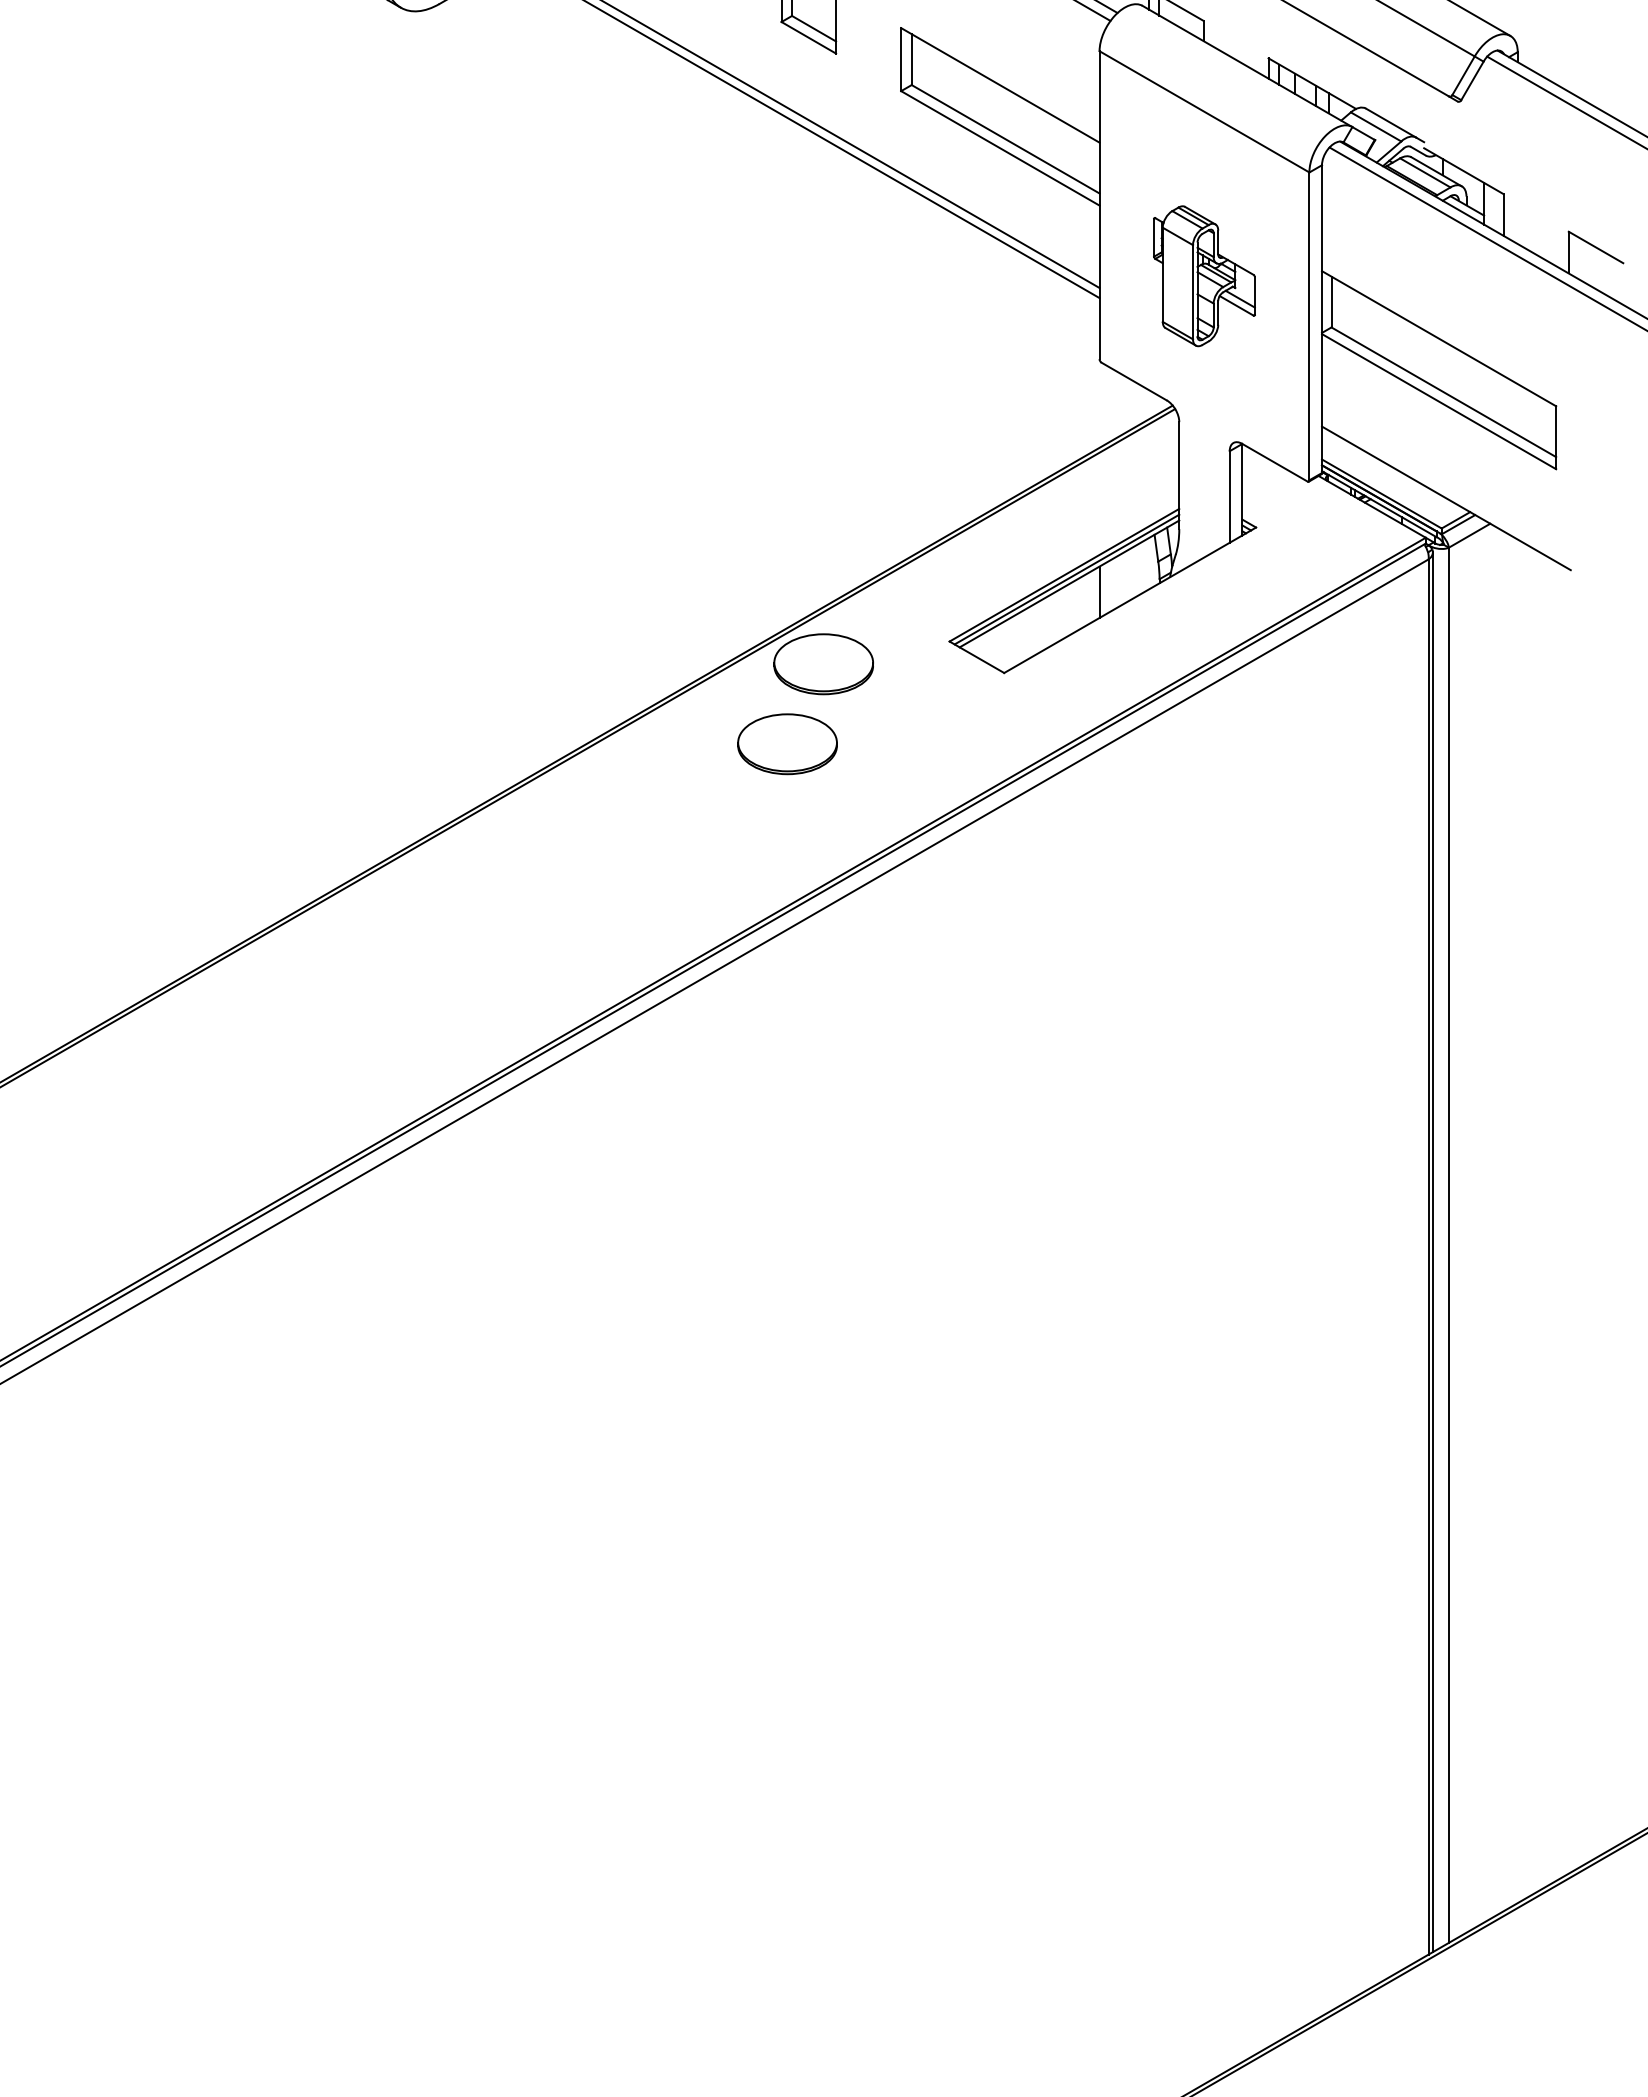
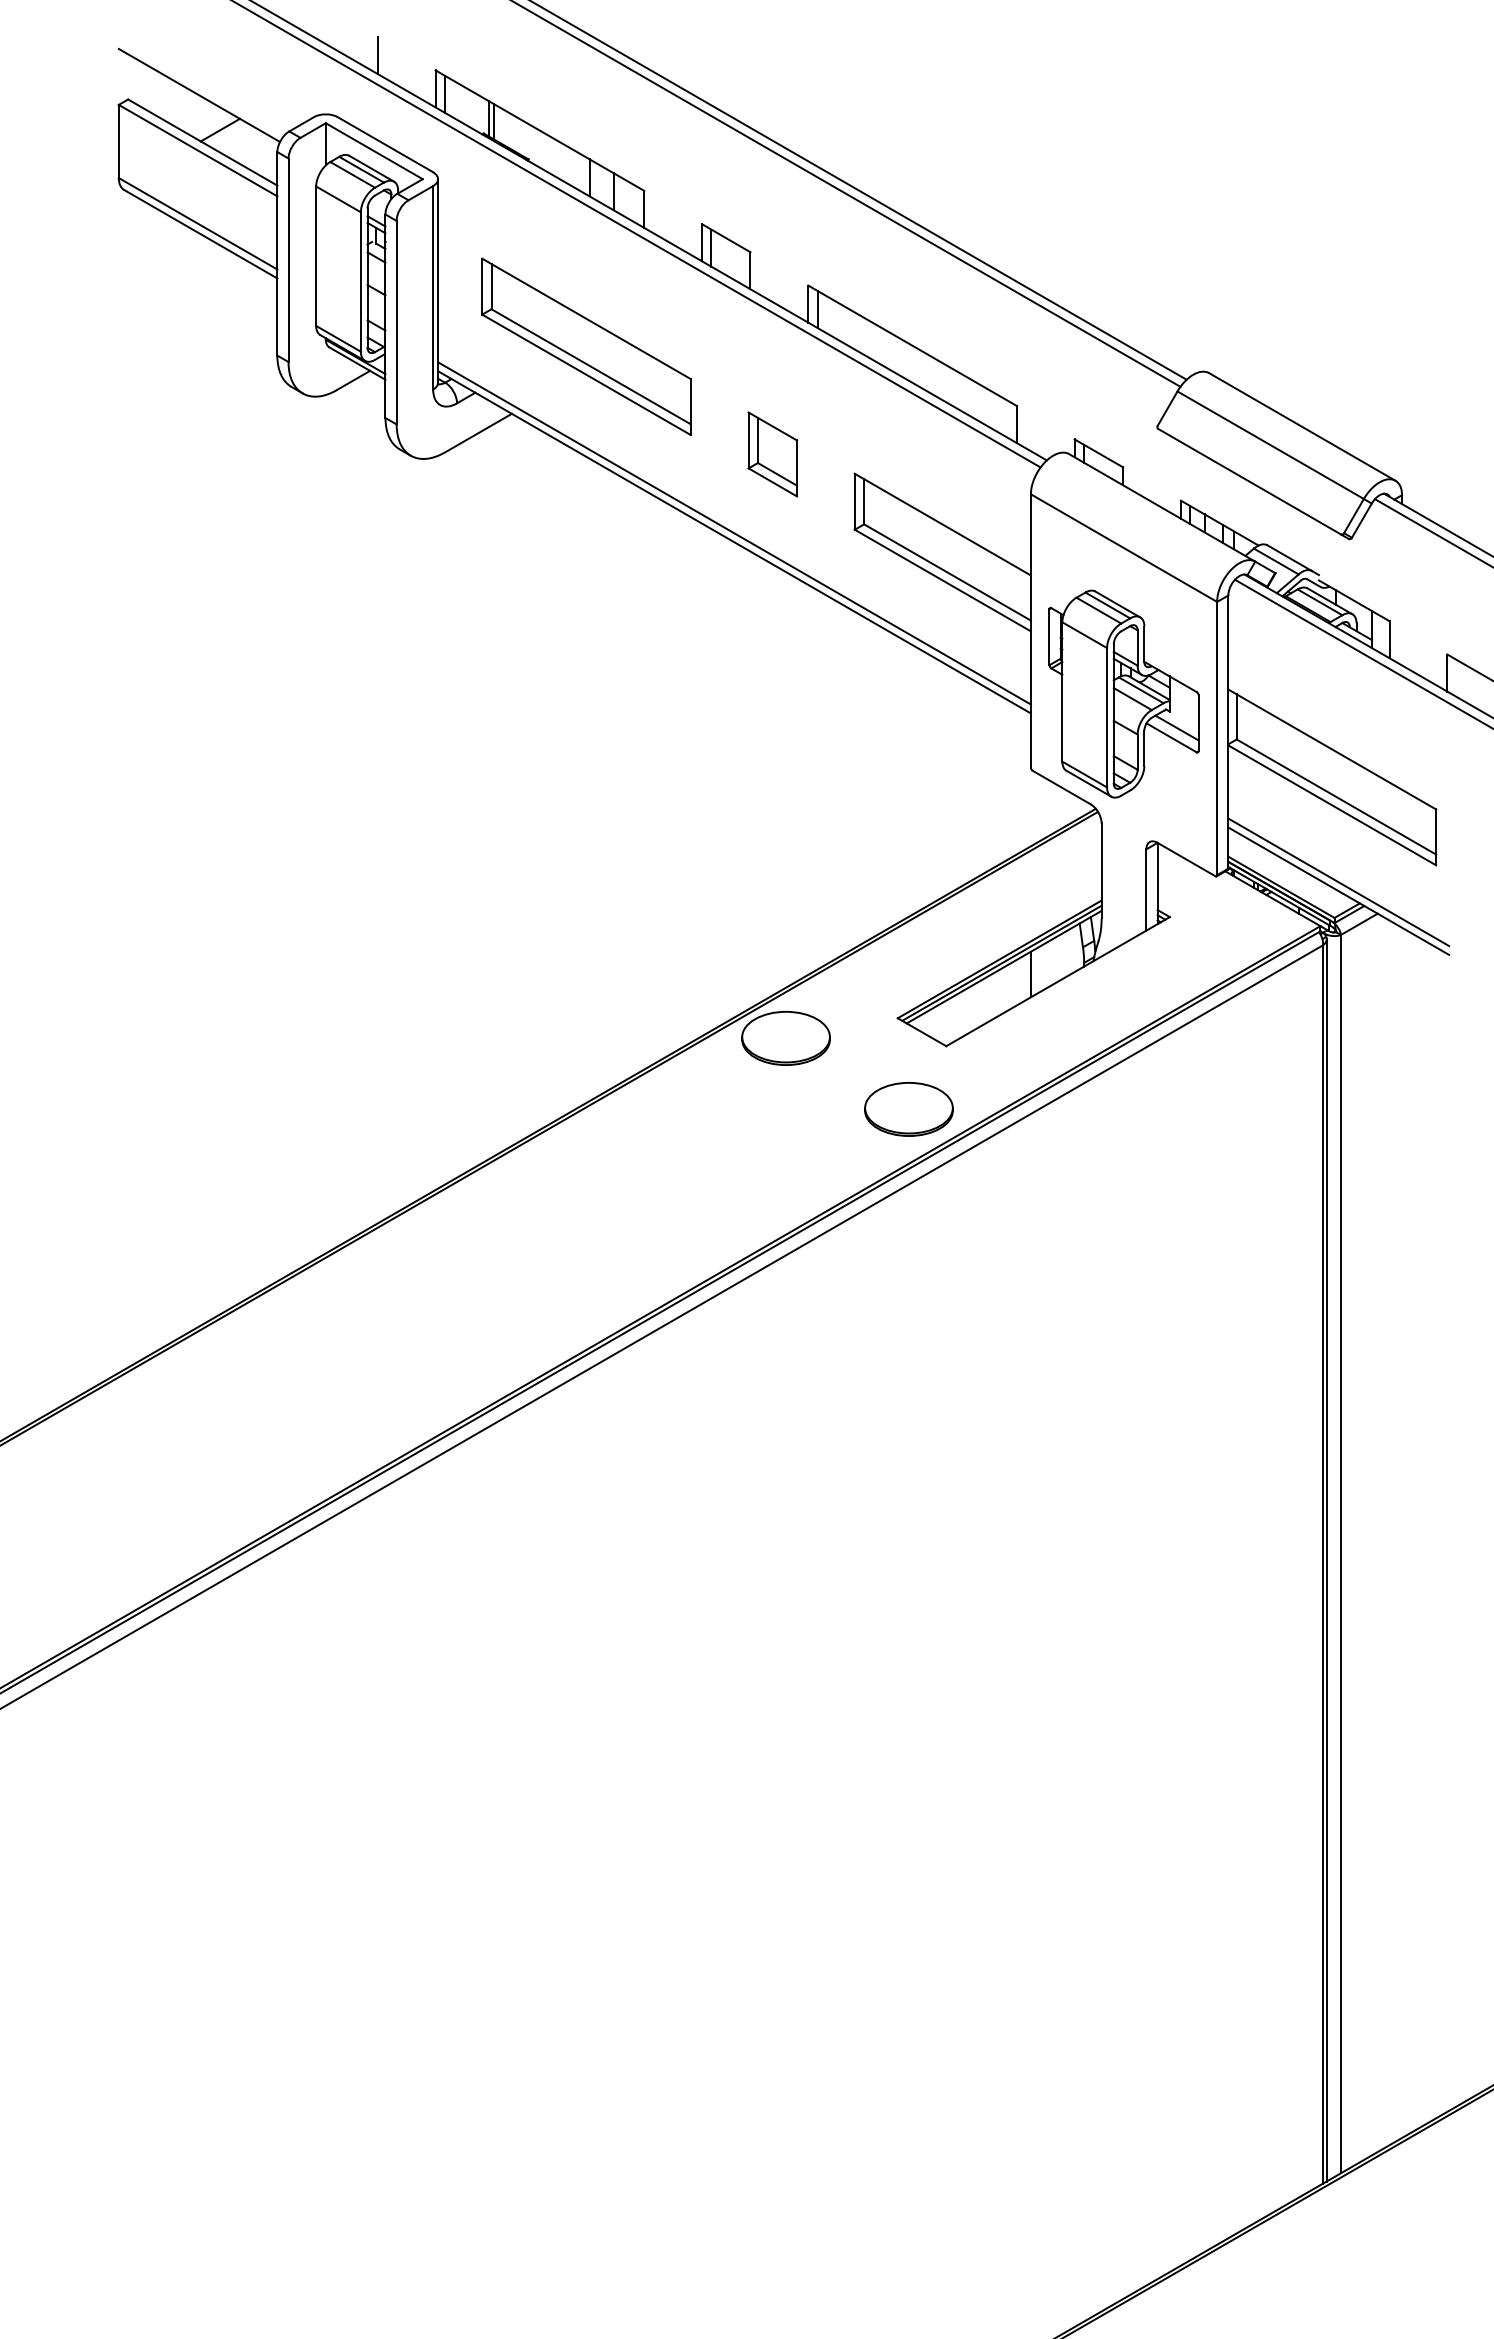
part: (1203, 275) -> (1123, 693), size x1.67
line: (1446, 488) -> (1338, 882), added
part: (787, 744) -> (908, 1109), moved

